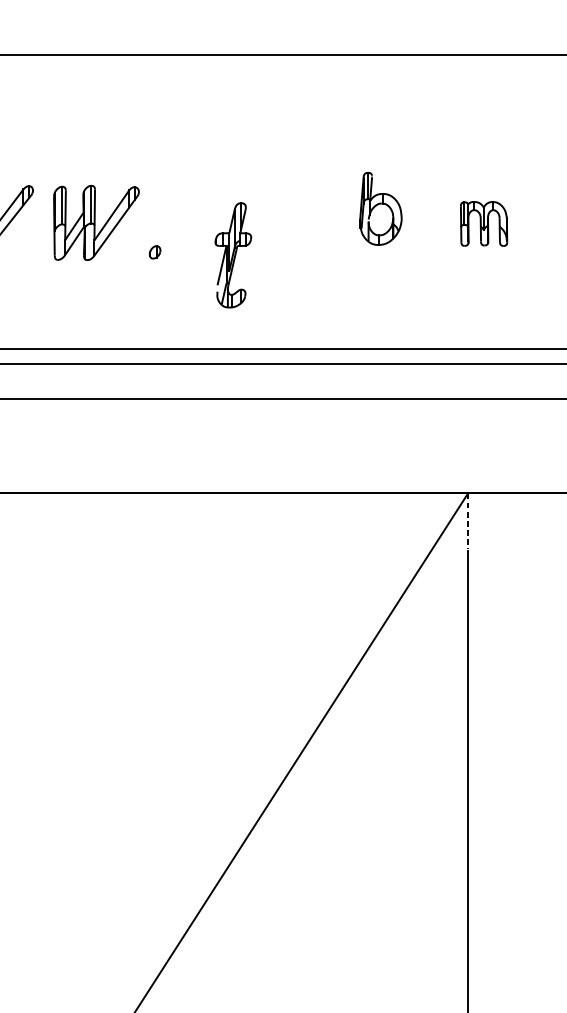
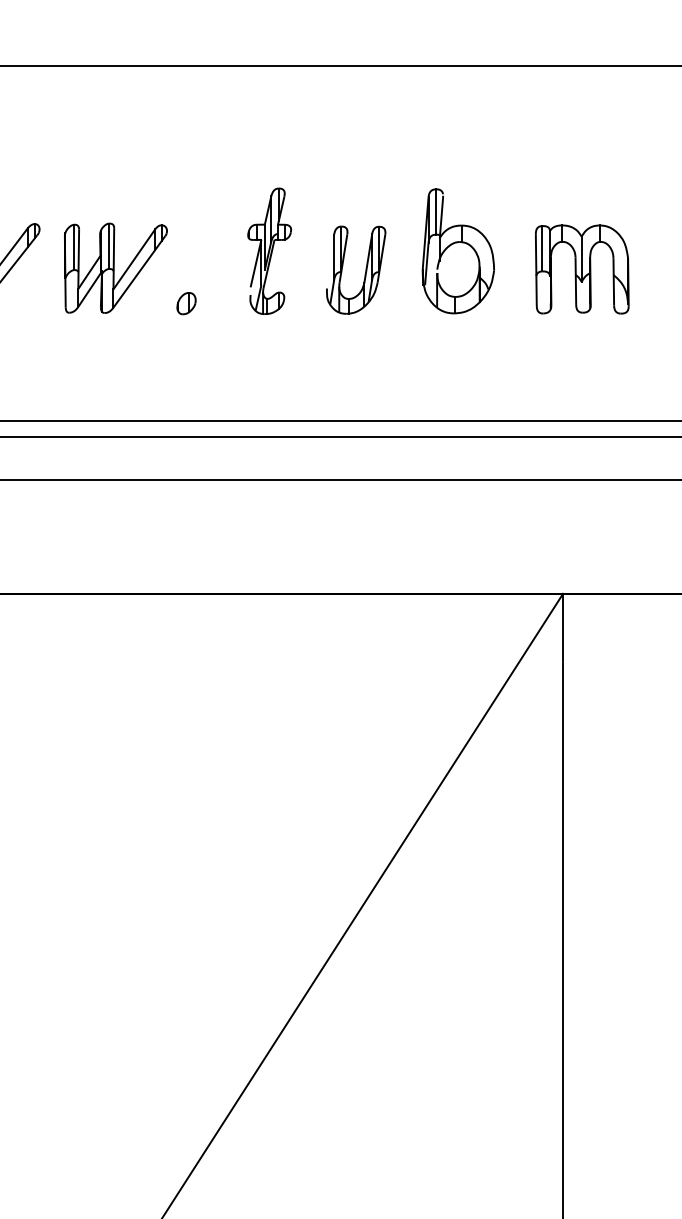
part: (380, 209) -> (457, 251), size x1.43
part: (303, 223) -> (365, 269), added
part: (484, 223) -> (582, 269), size x1.67
part: (155, 252) -> (186, 303), size x1.43
part: (233, 254) -> (269, 250), moved
line: (468, 521) -> (563, 627), dashed -> solid

